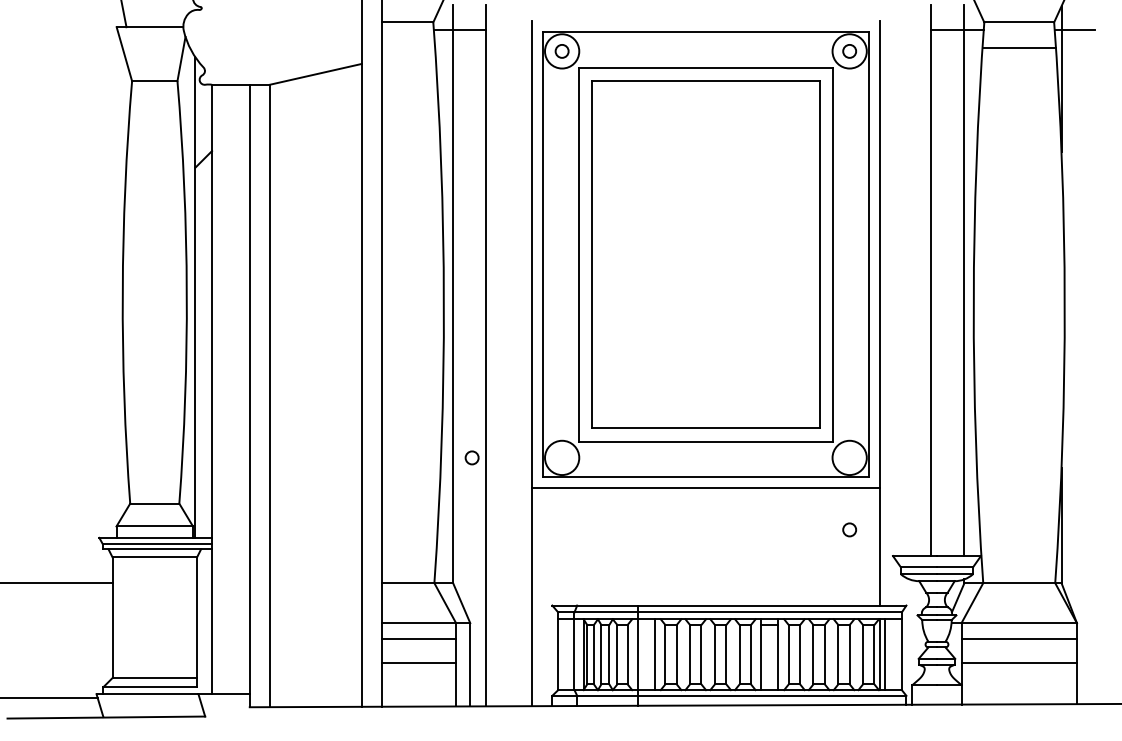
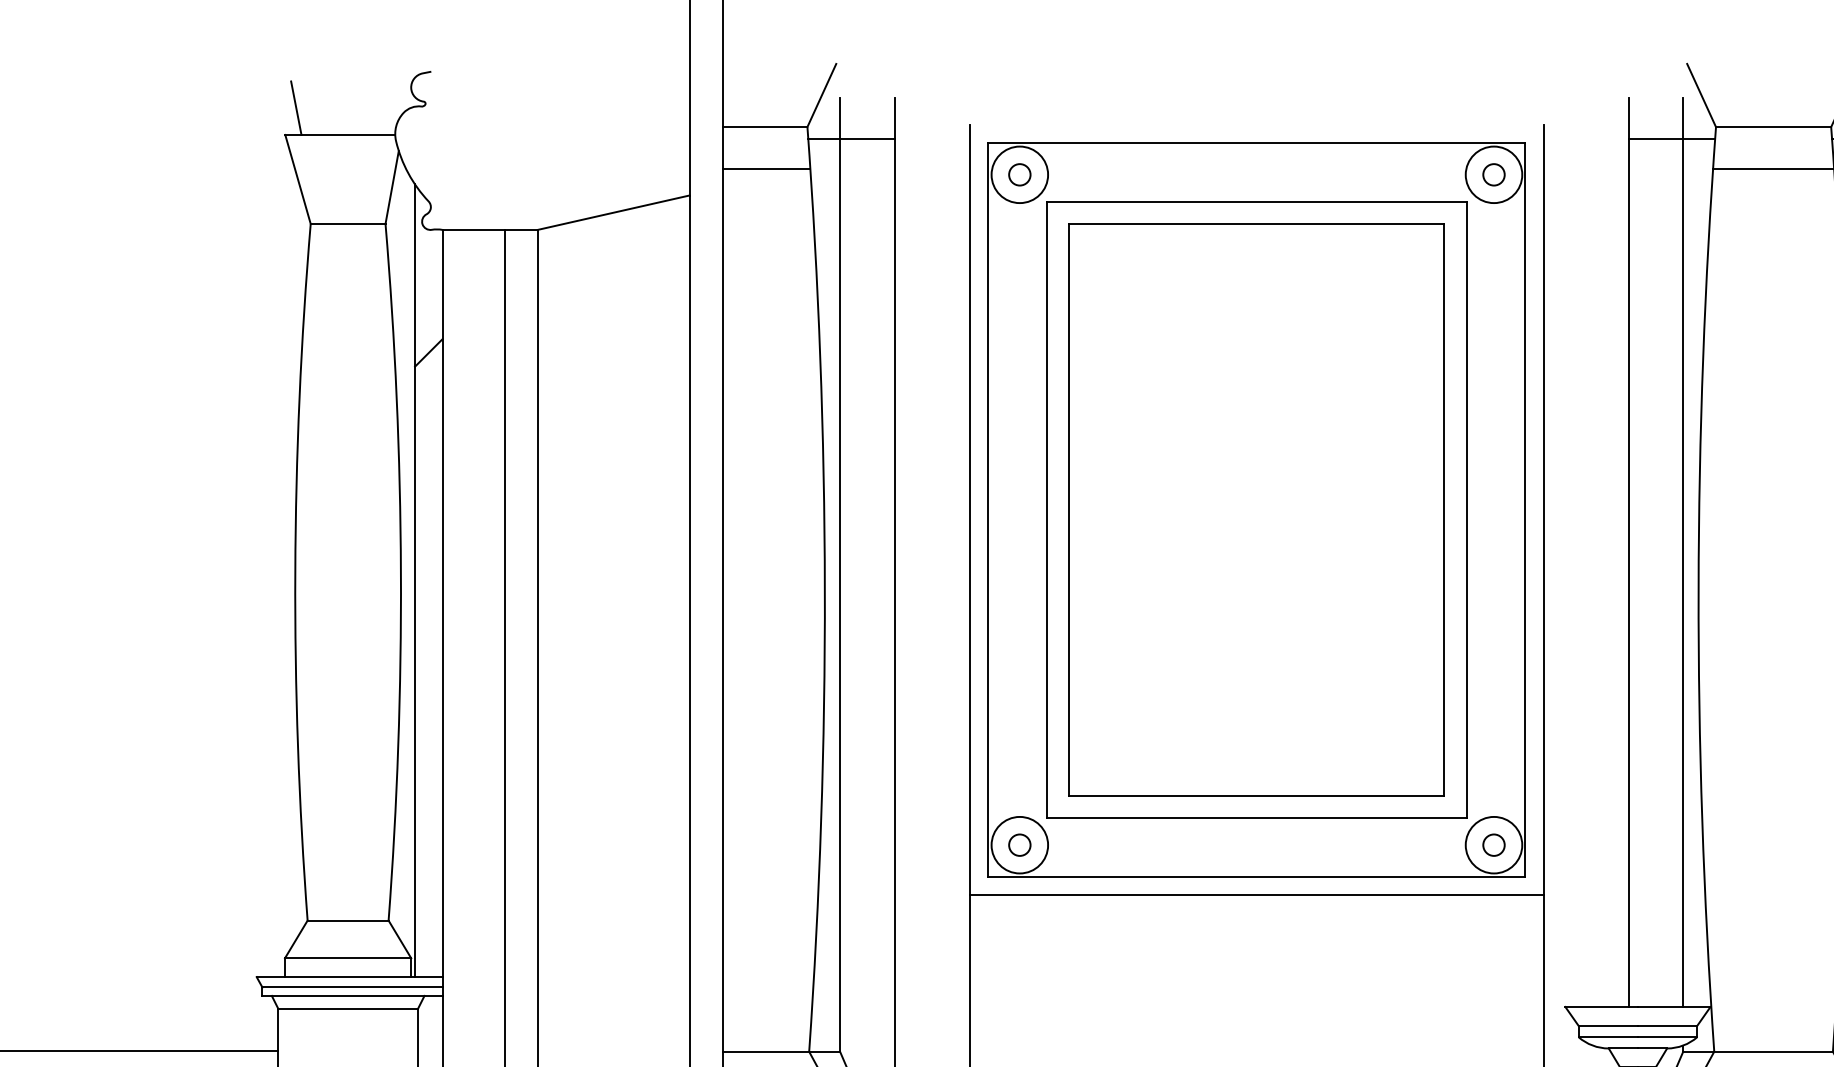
line: (408, 47) -> (766, 168), added
circle: (471, 457) -> (1018, 844), moved
circle: (849, 529) -> (1493, 844), moved

